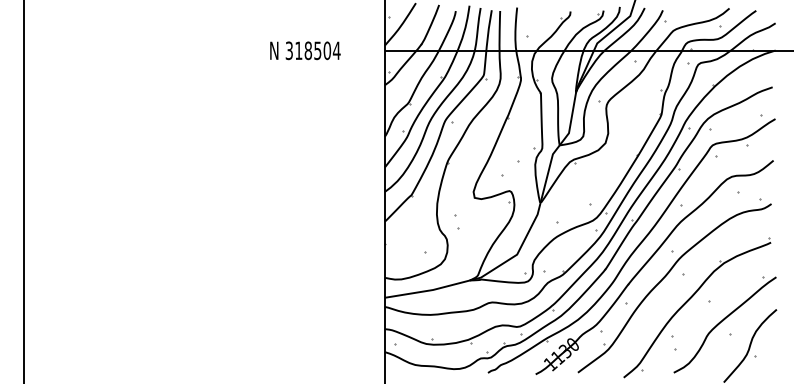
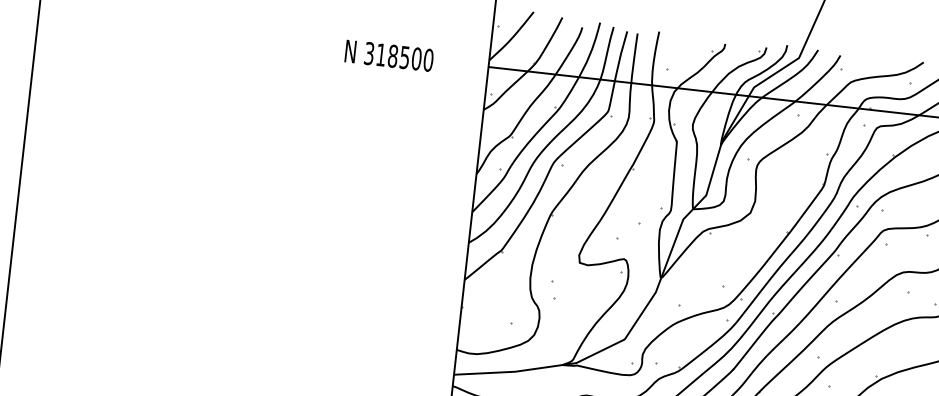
text: (336, 50) -> (428, 59), 318504 -> 318500

